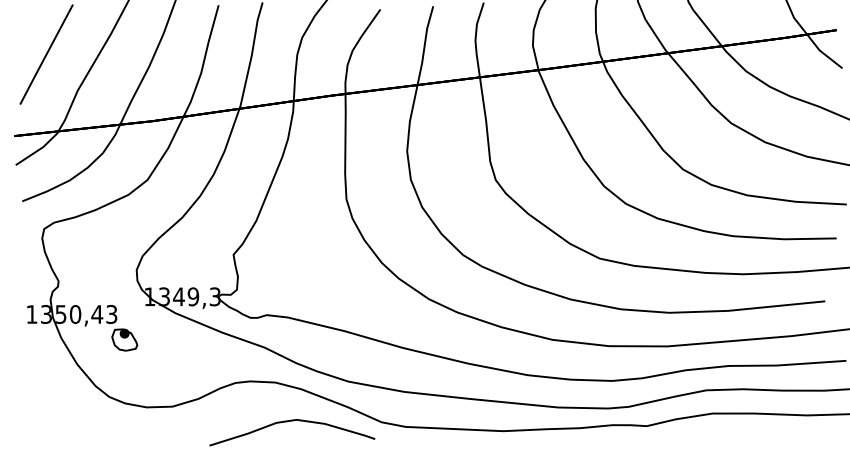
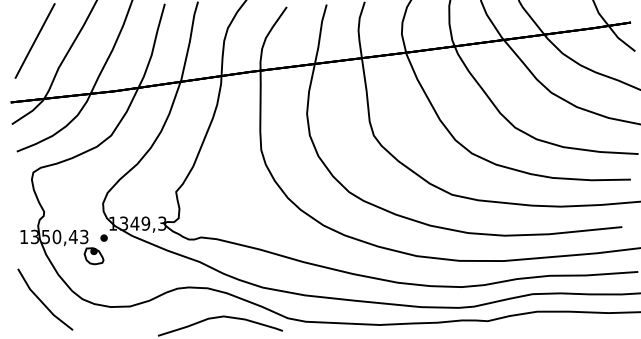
part: (137, 315) -> (103, 237), added
line: (56, 400) -> (42, 301), added

